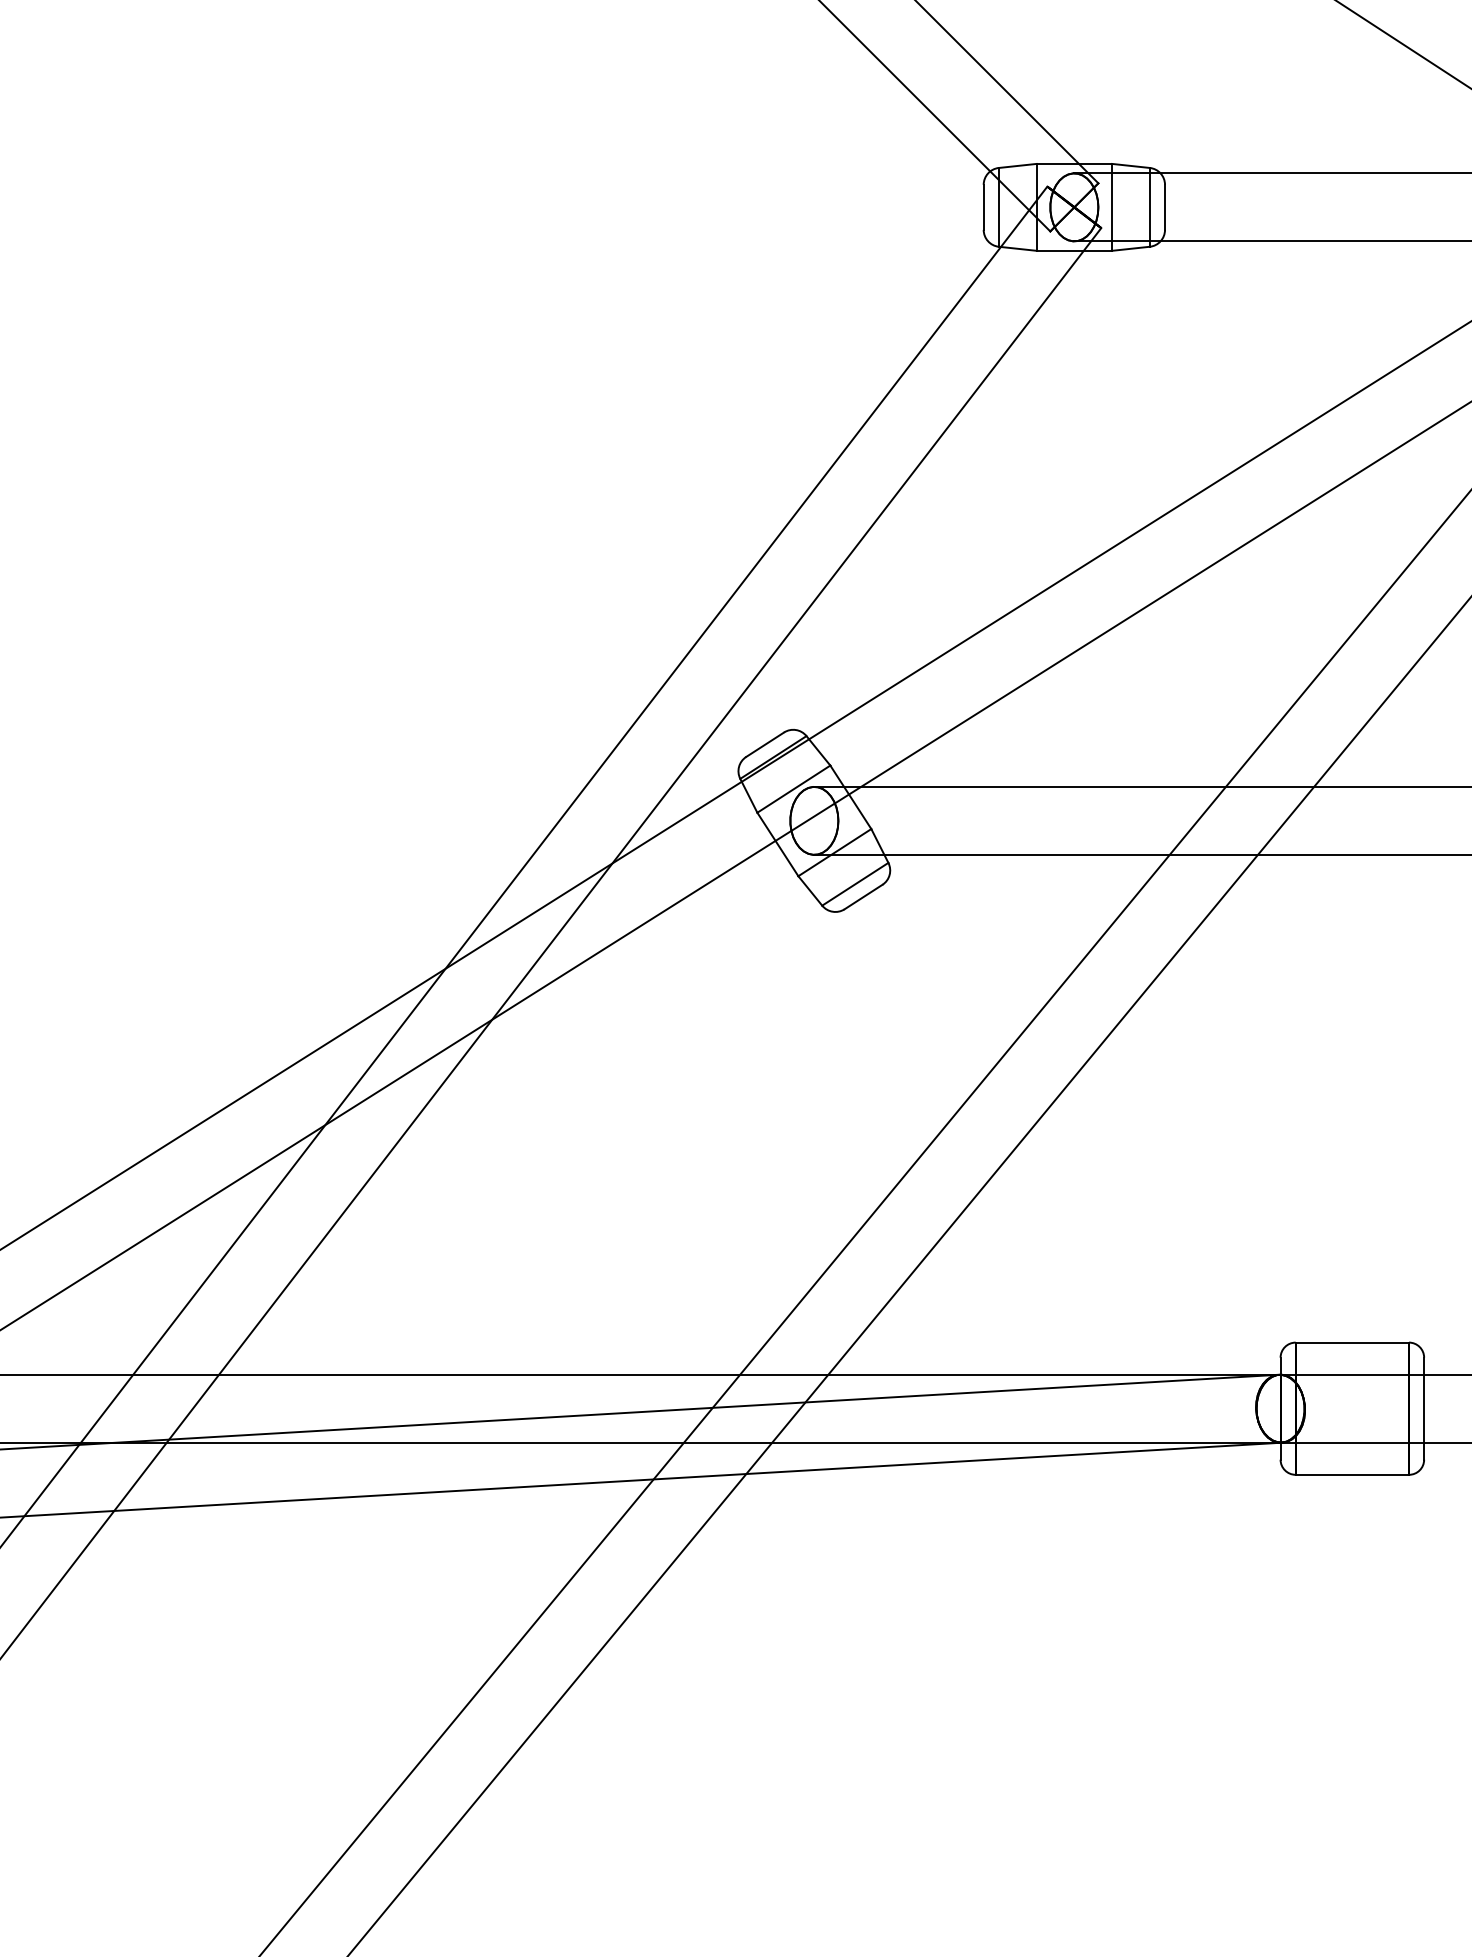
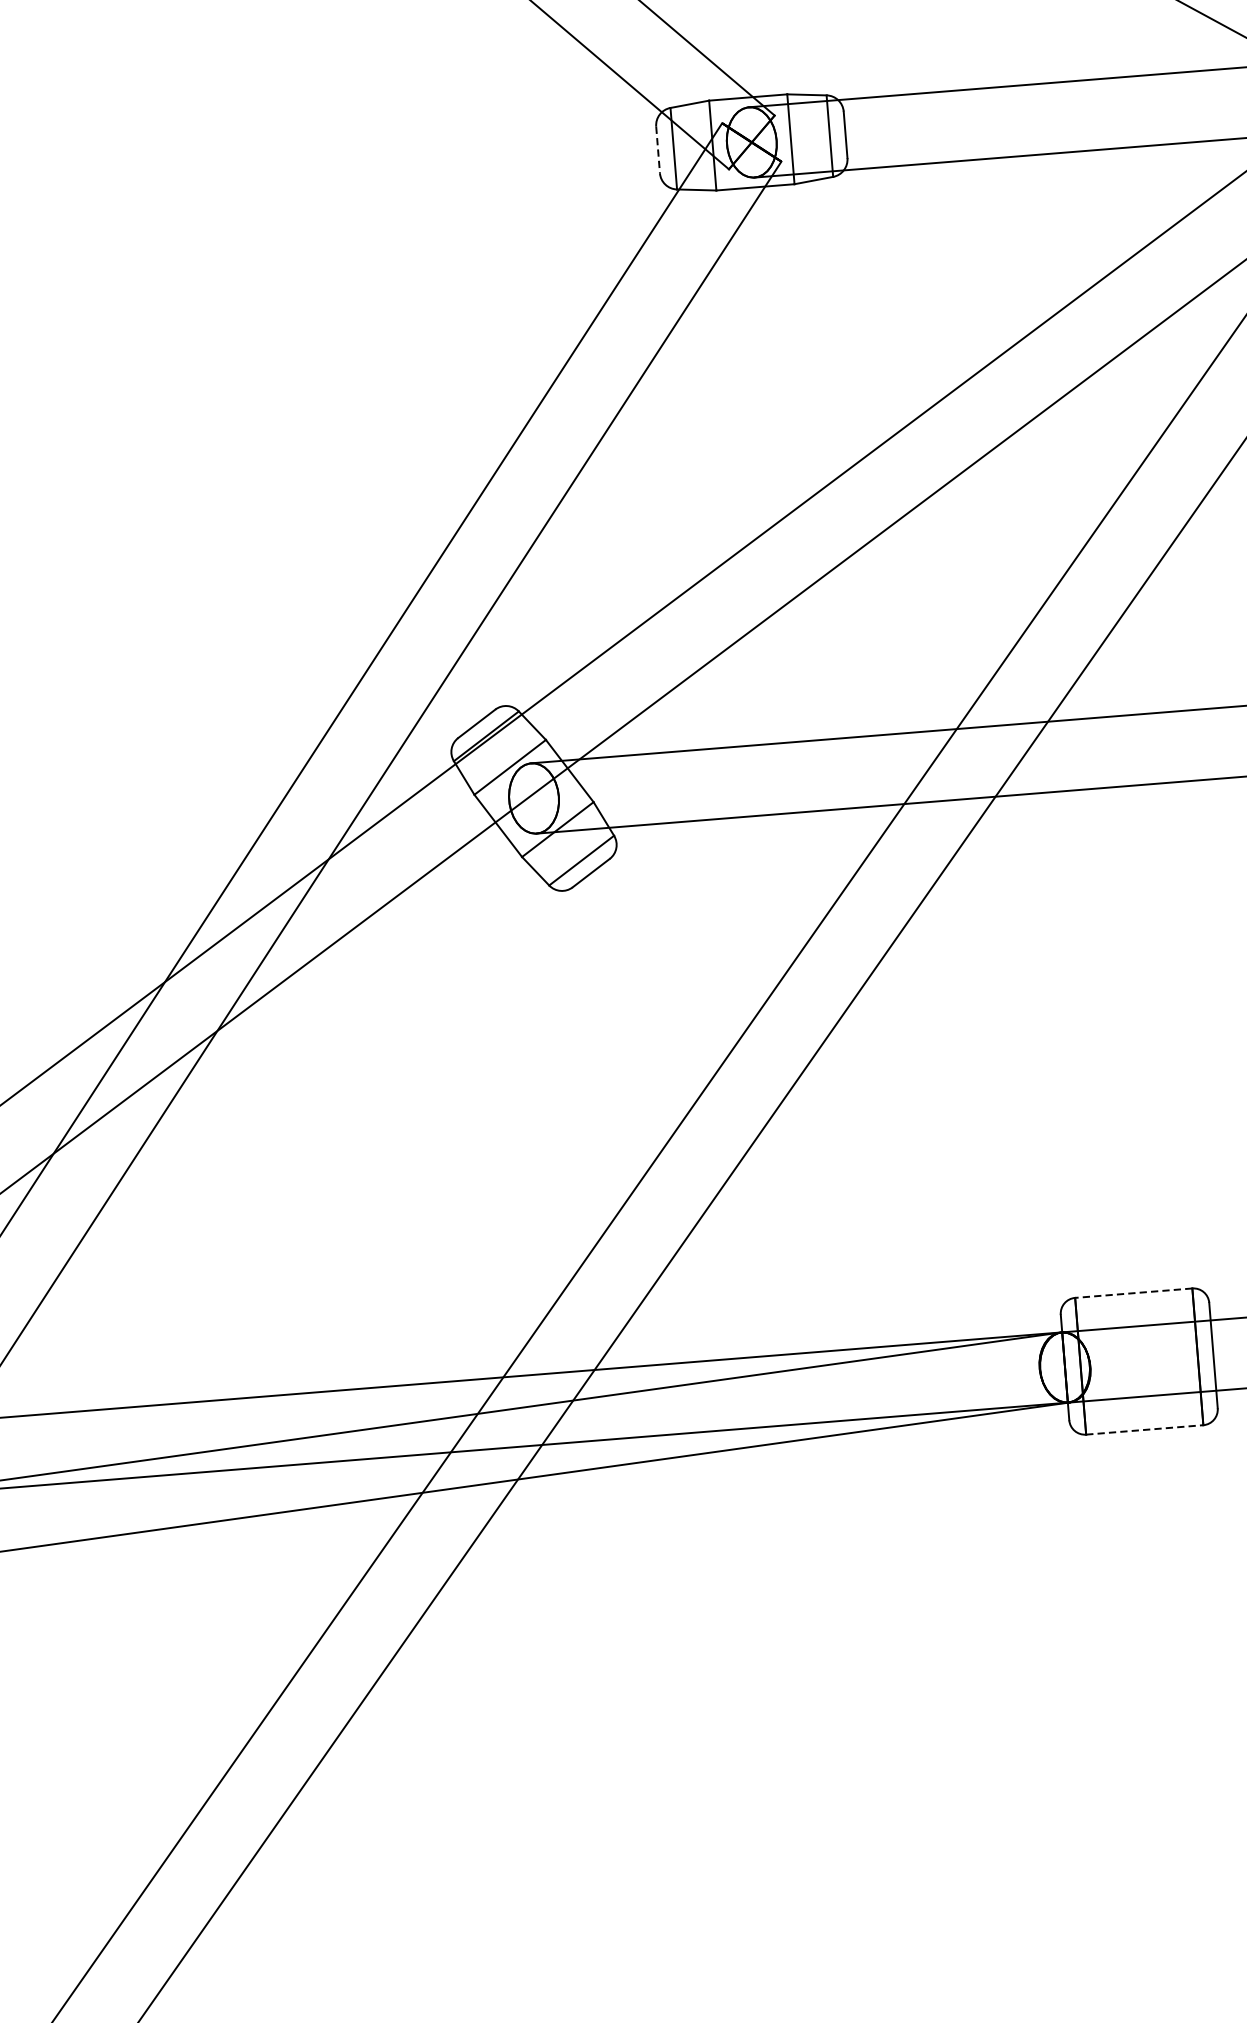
line: (983, 207) -> (657, 150), solid -> dashed
line: (1352, 1342) -> (1133, 1293), solid -> dashed
line: (1352, 1474) -> (1144, 1429), solid -> dashed

